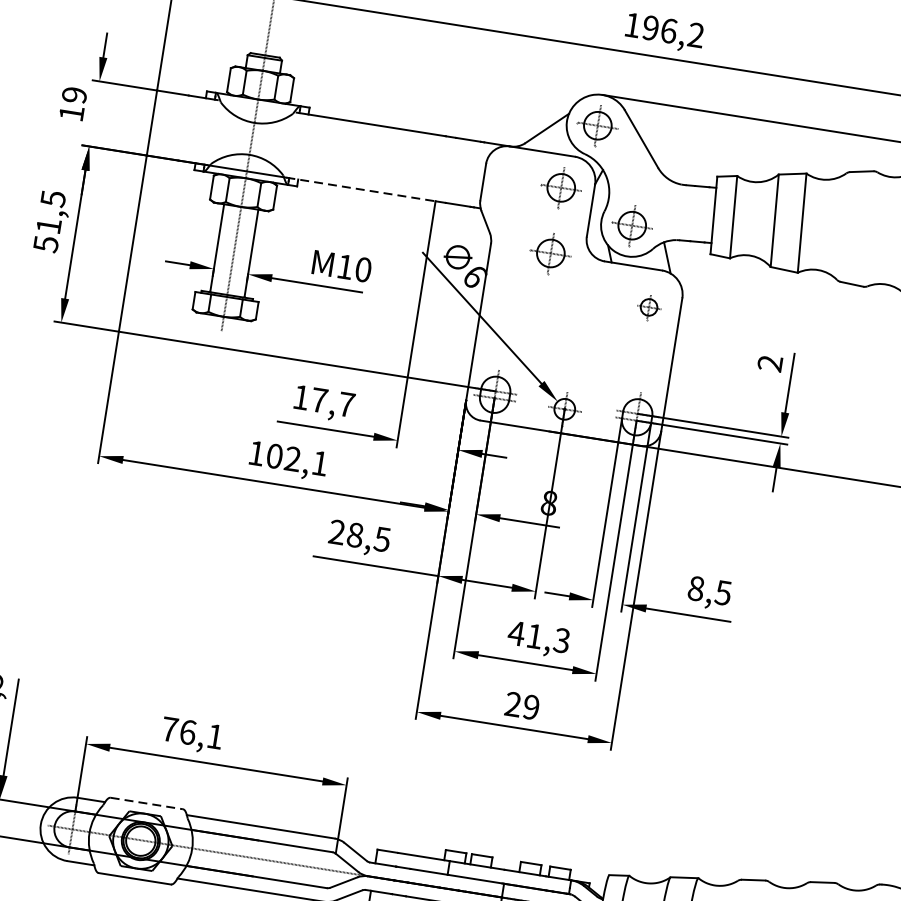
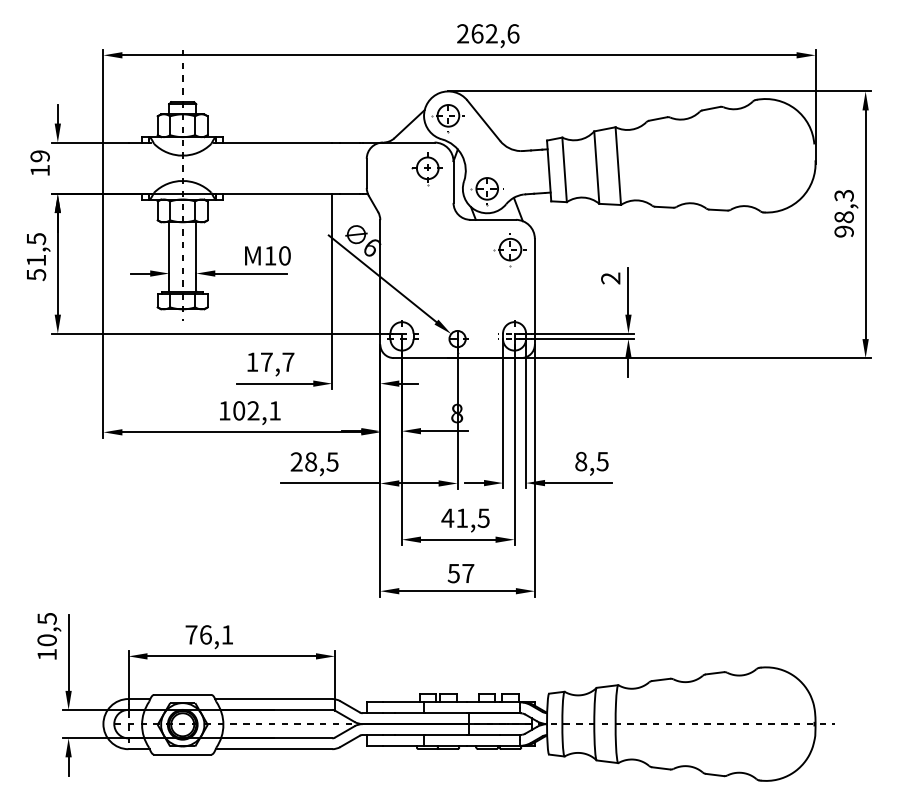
text: (664, 29) -> (488, 33), 196,2 -> 262,6
line: (361, 190) -> (273, 194), dashed -> solid
part: (549, 254) -> (426, 221), removed
part: (647, 307) -> (509, 250), size x1.67
text: (561, 639) -> (483, 517), 41,3 -> 41,5
text: (521, 705) -> (460, 573), 29 -> 57
line: (146, 802) -> (182, 694), dashed -> solid

